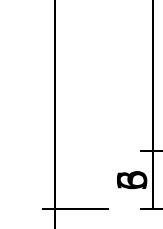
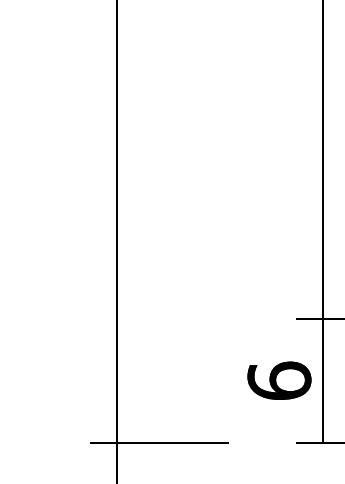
text: (132, 180) -> (280, 381), 3 -> 6

